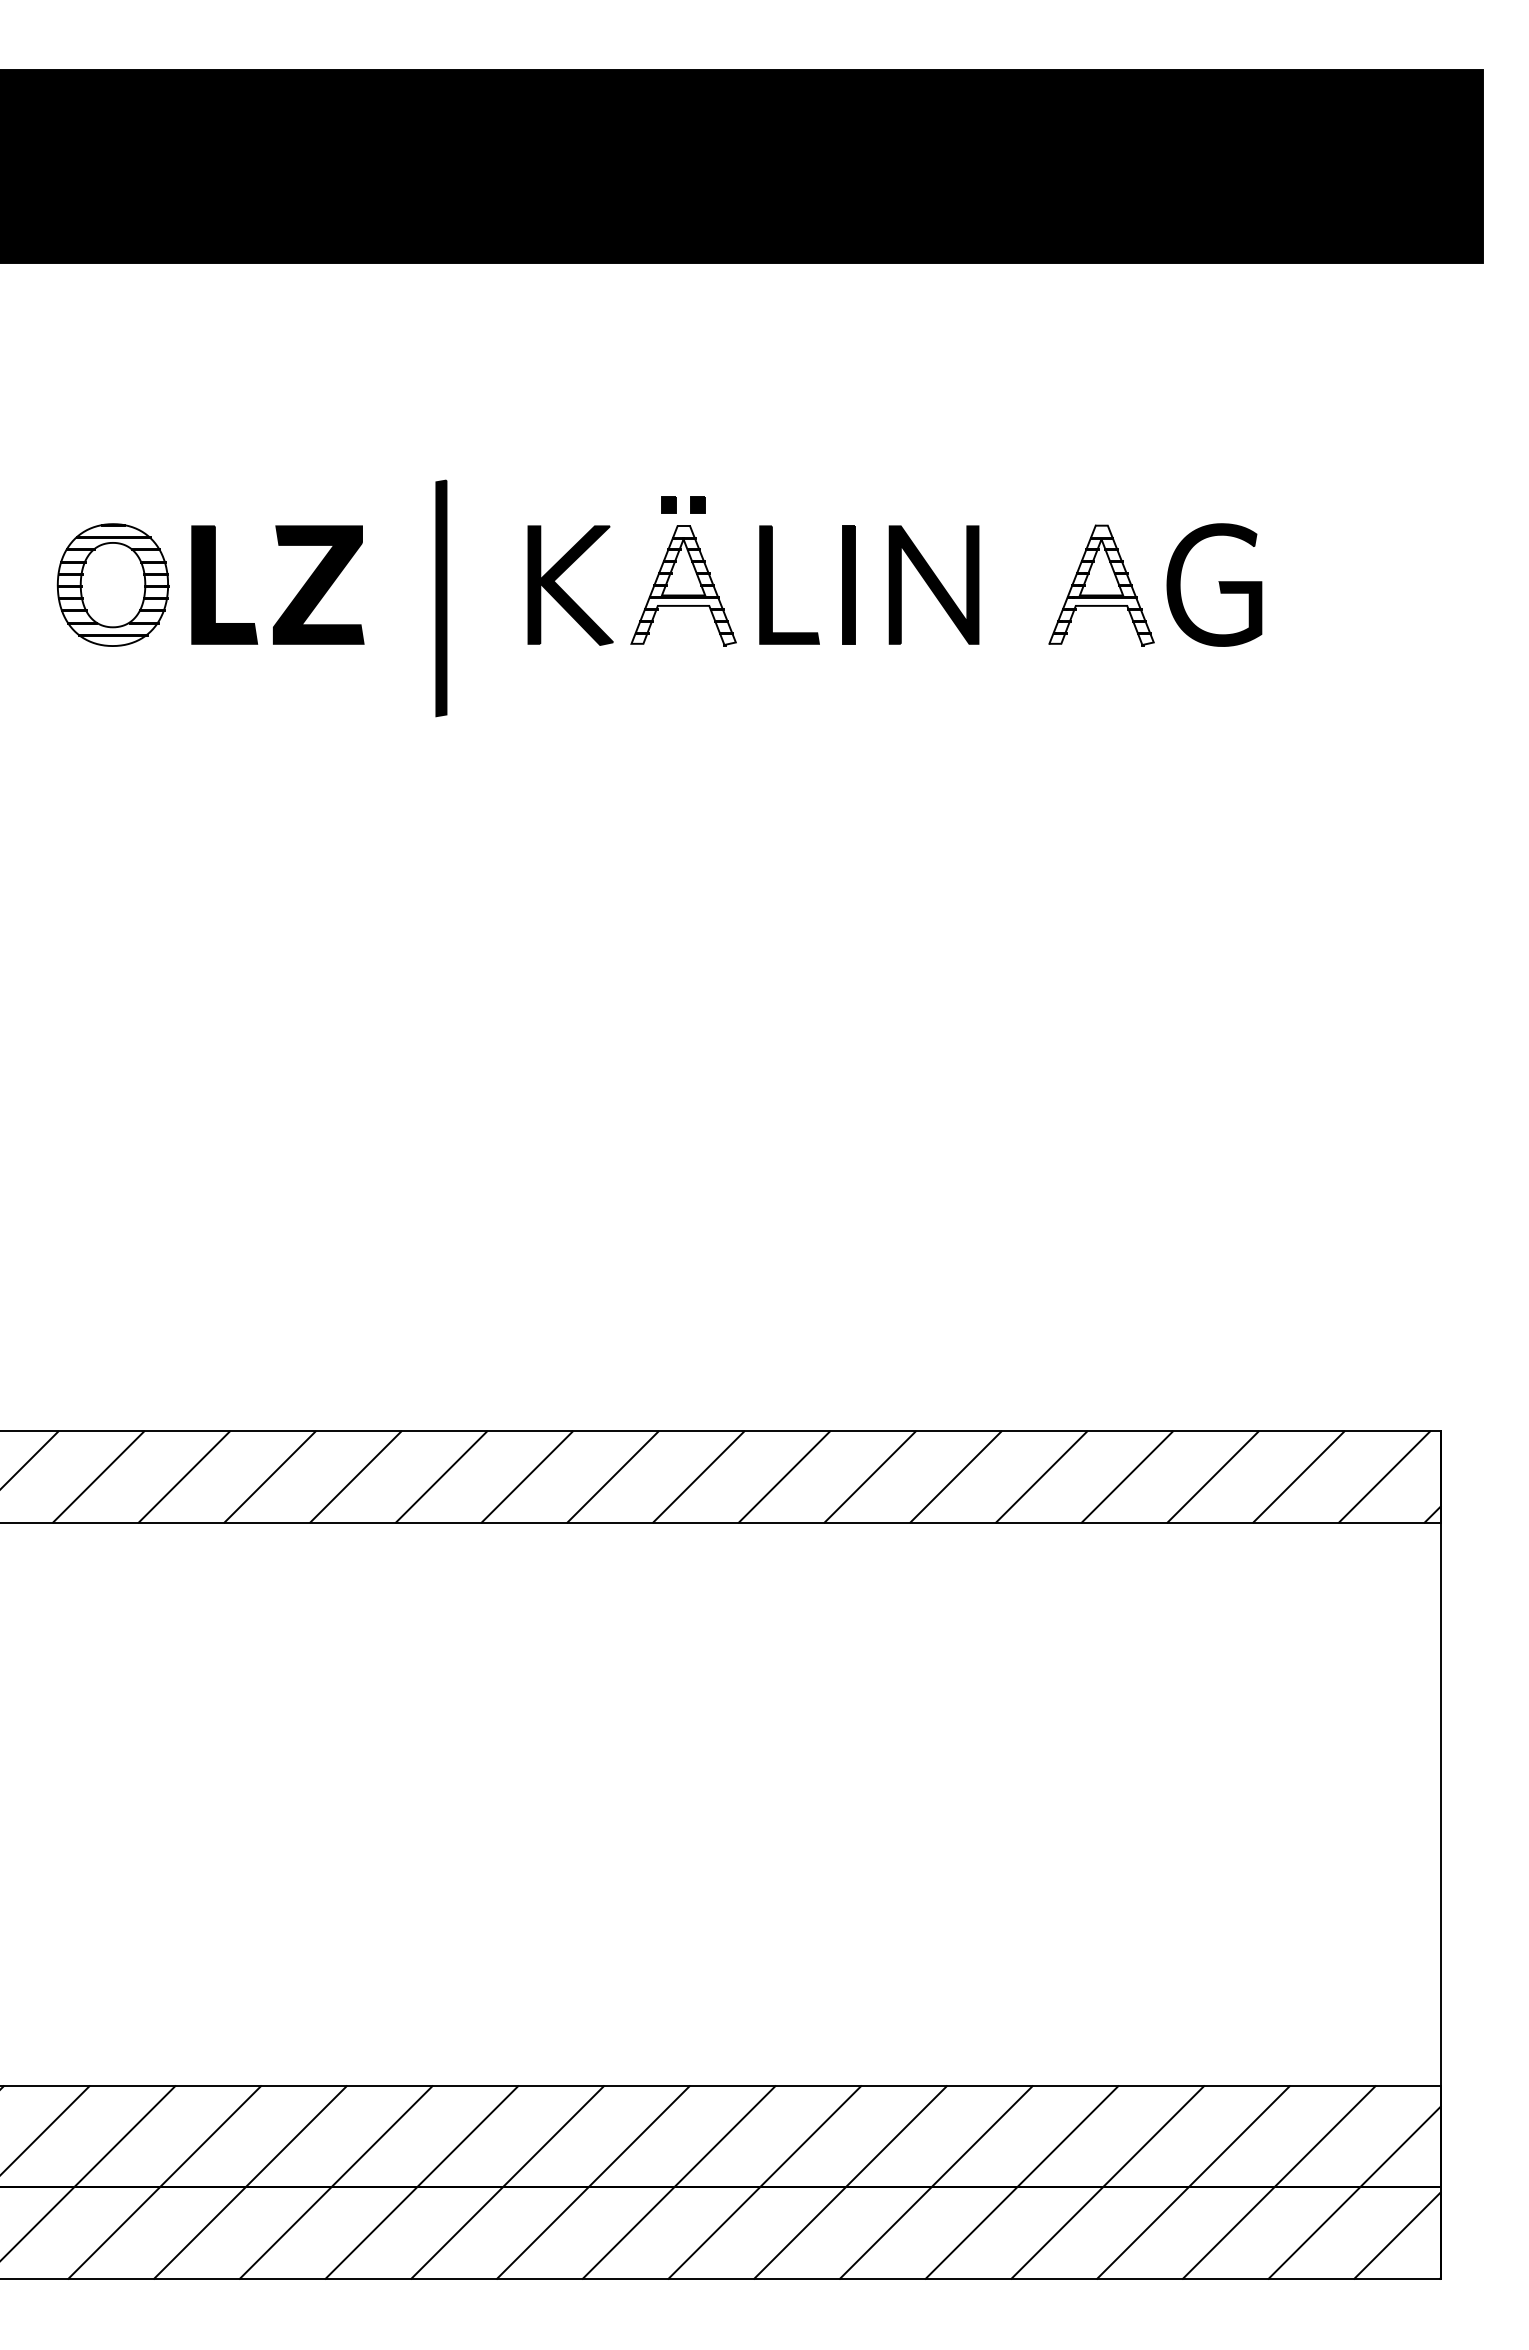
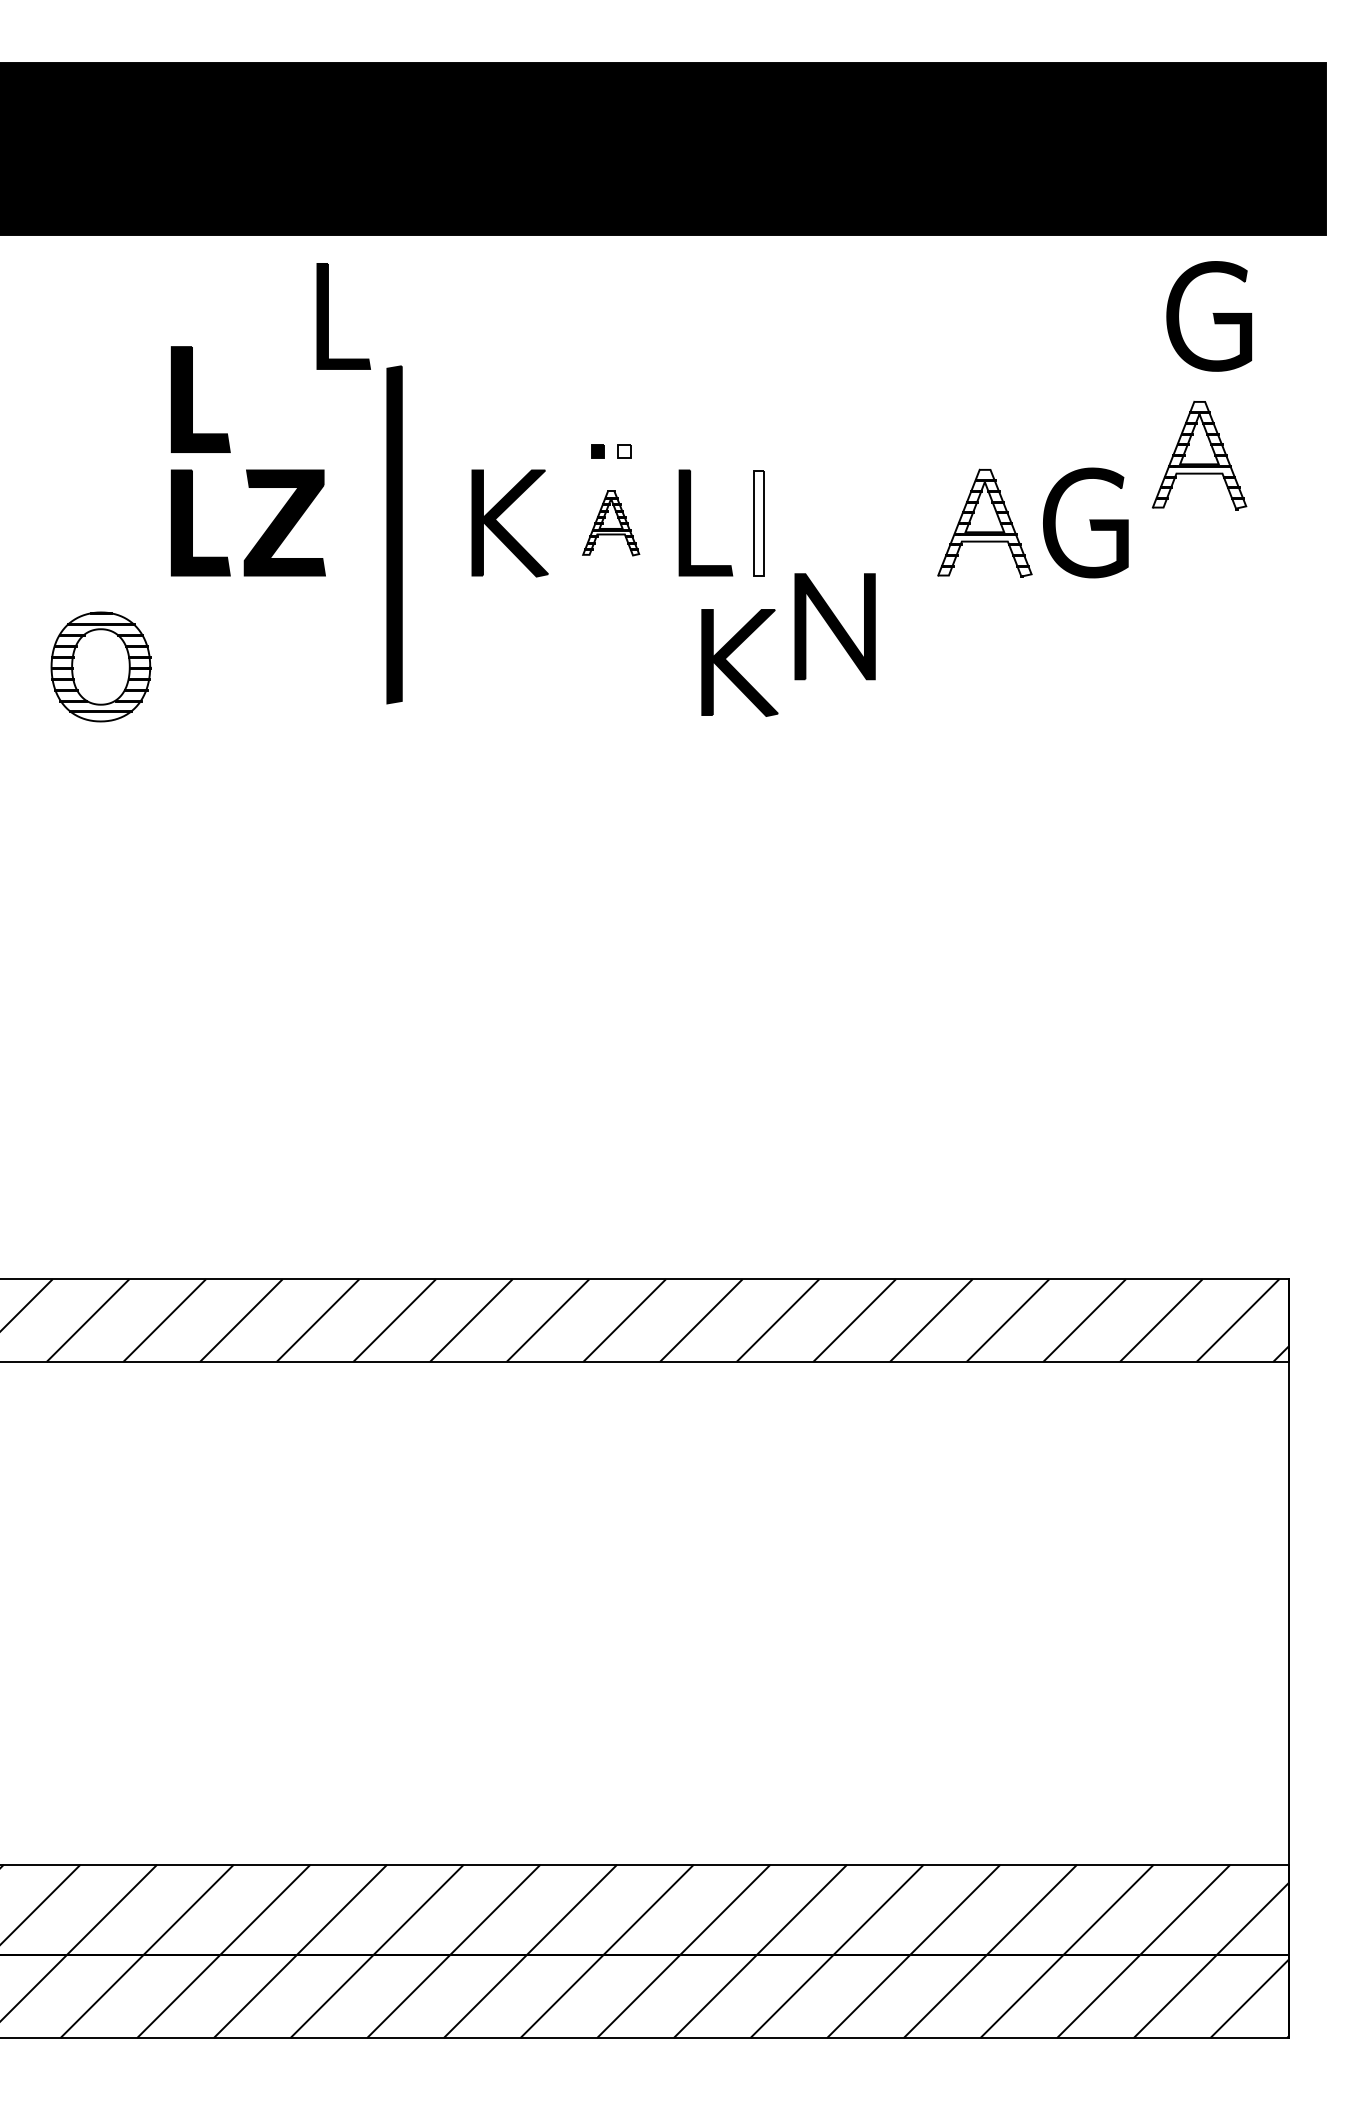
part: (367, 353) -> (328, 315), added
part: (1352, 353) -> (1209, 315), added
part: (215, 446) -> (192, 399), added
fill: (698, 504) -> (624, 450), removed
part: (1341, 509) -> (1199, 455), added
part: (112, 584) -> (100, 666), moved
fill: (848, 584) -> (758, 522), removed
part: (933, 584) -> (834, 626), moved
part: (683, 585) -> (611, 523), size x0.6
part: (441, 598) -> (394, 534), size x1.6
part: (821, 747) -> (734, 668), added

